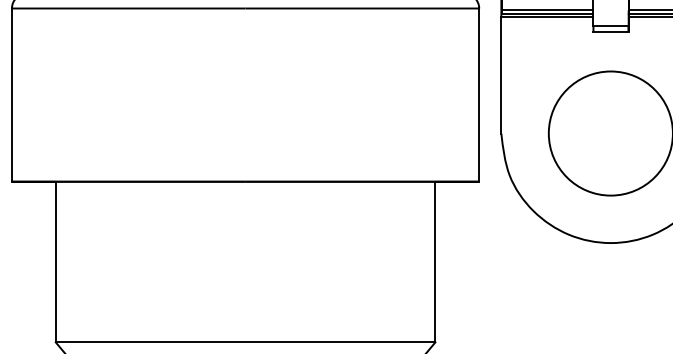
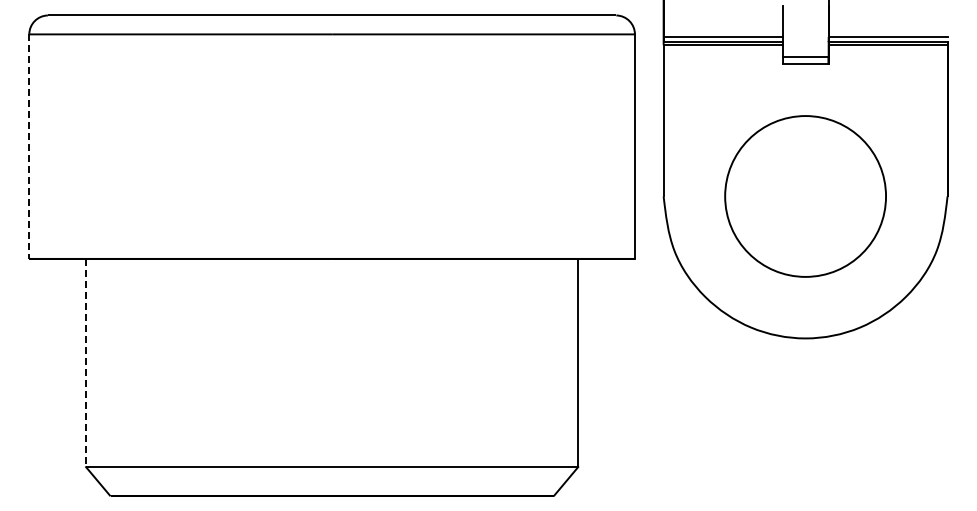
line: (12, 95) -> (29, 147), solid -> dashed
line: (56, 262) -> (86, 363), solid -> dashed

